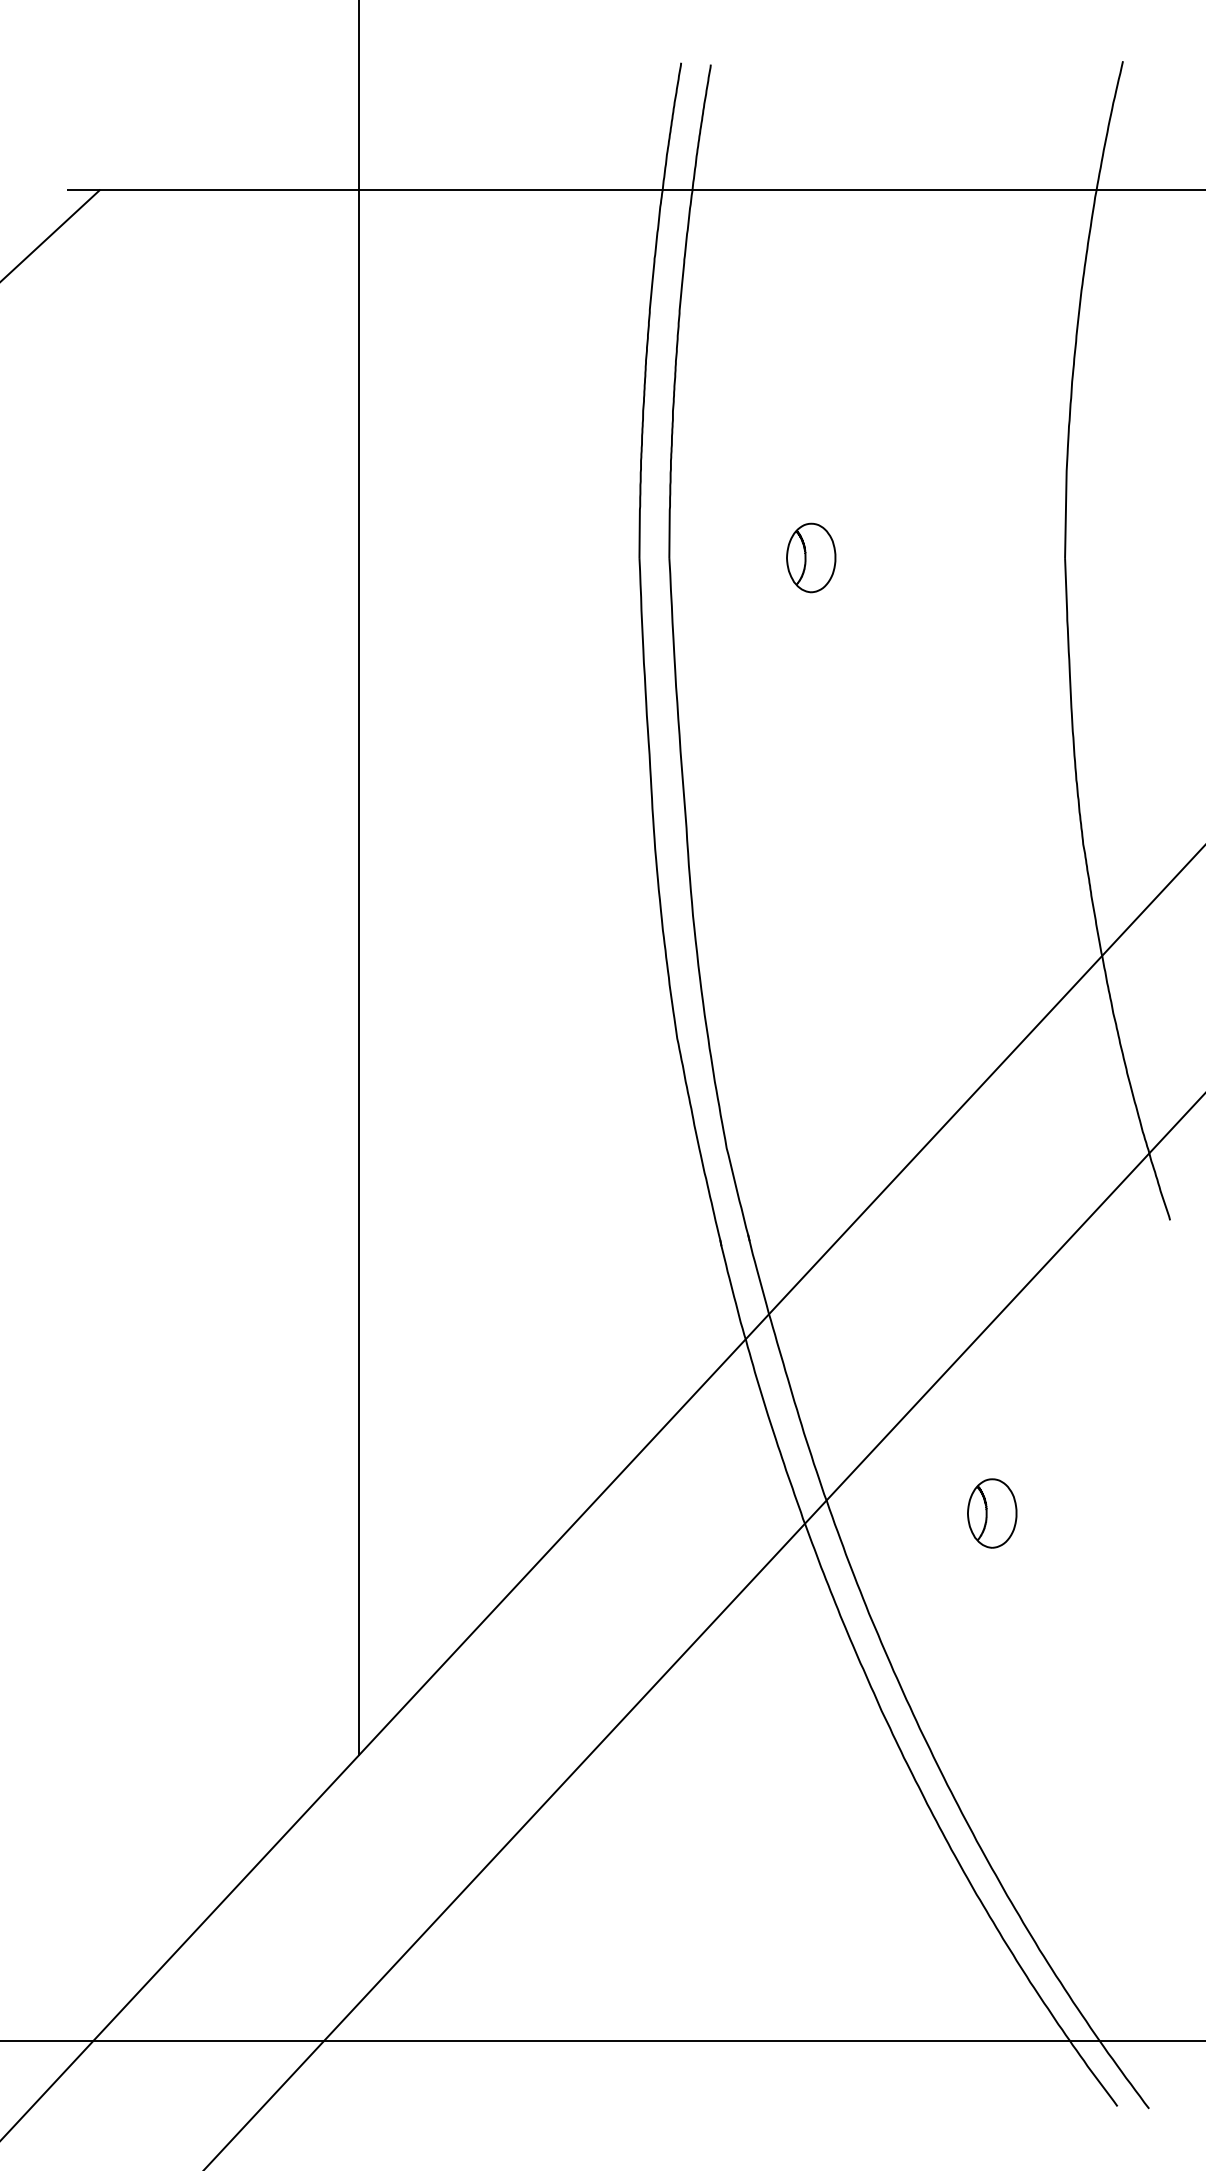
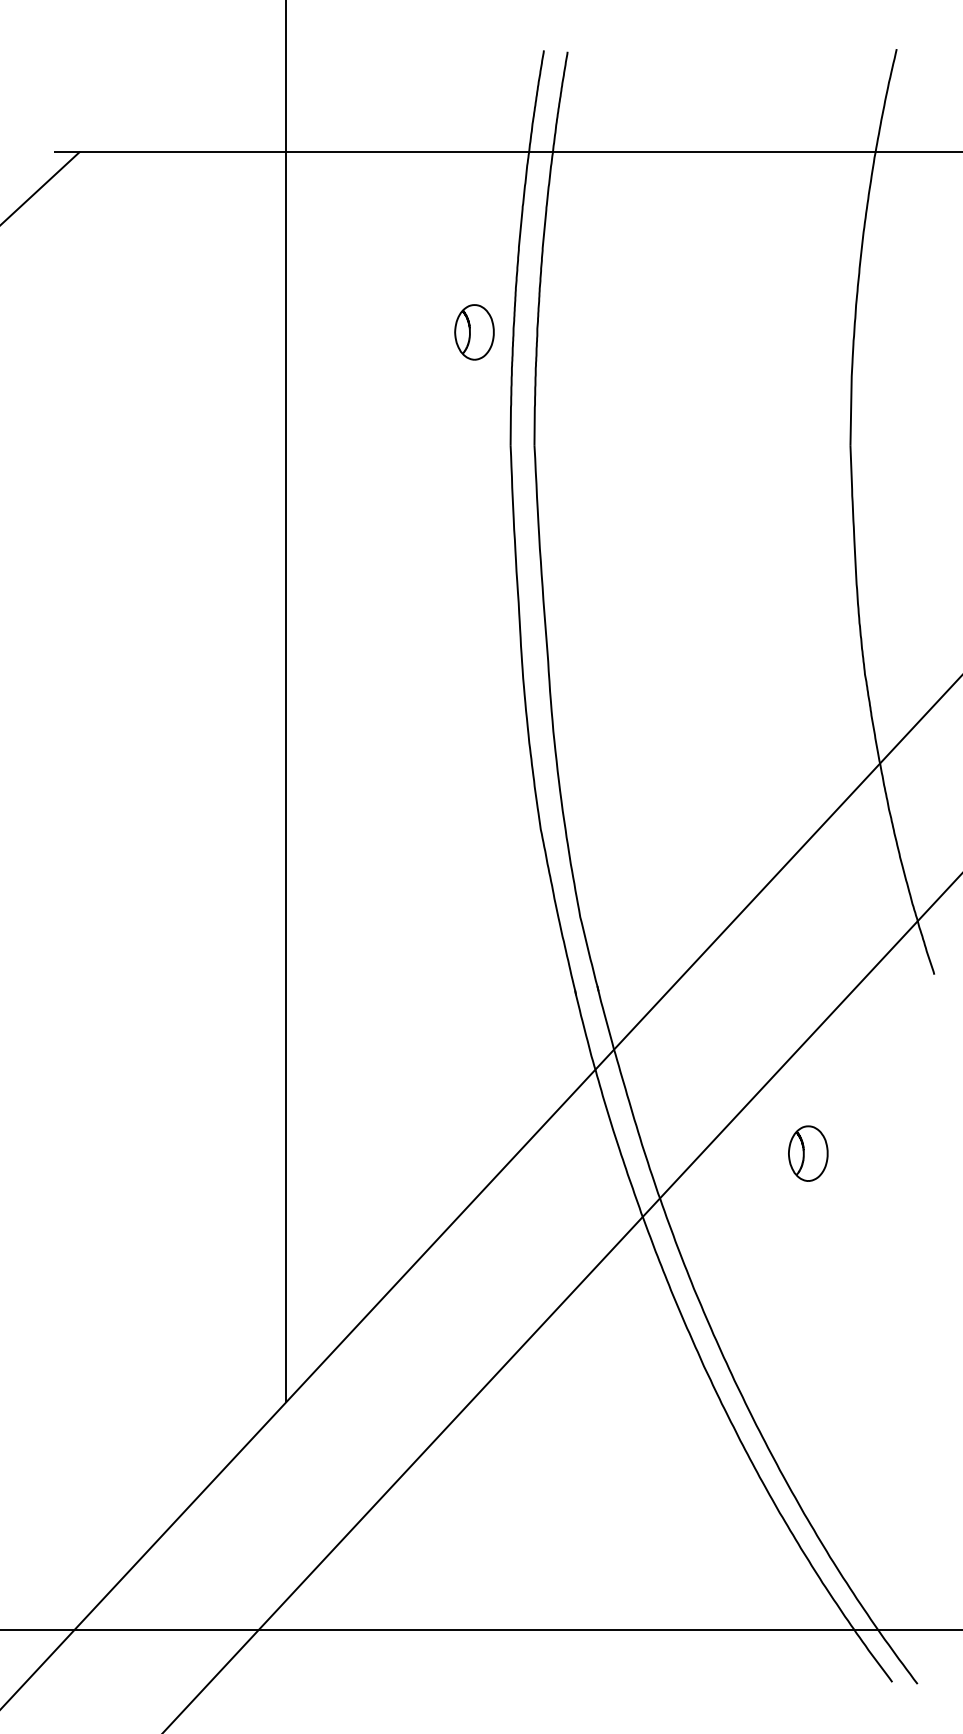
part: (811, 557) -> (474, 332), moved
part: (992, 1513) -> (808, 1153), moved

